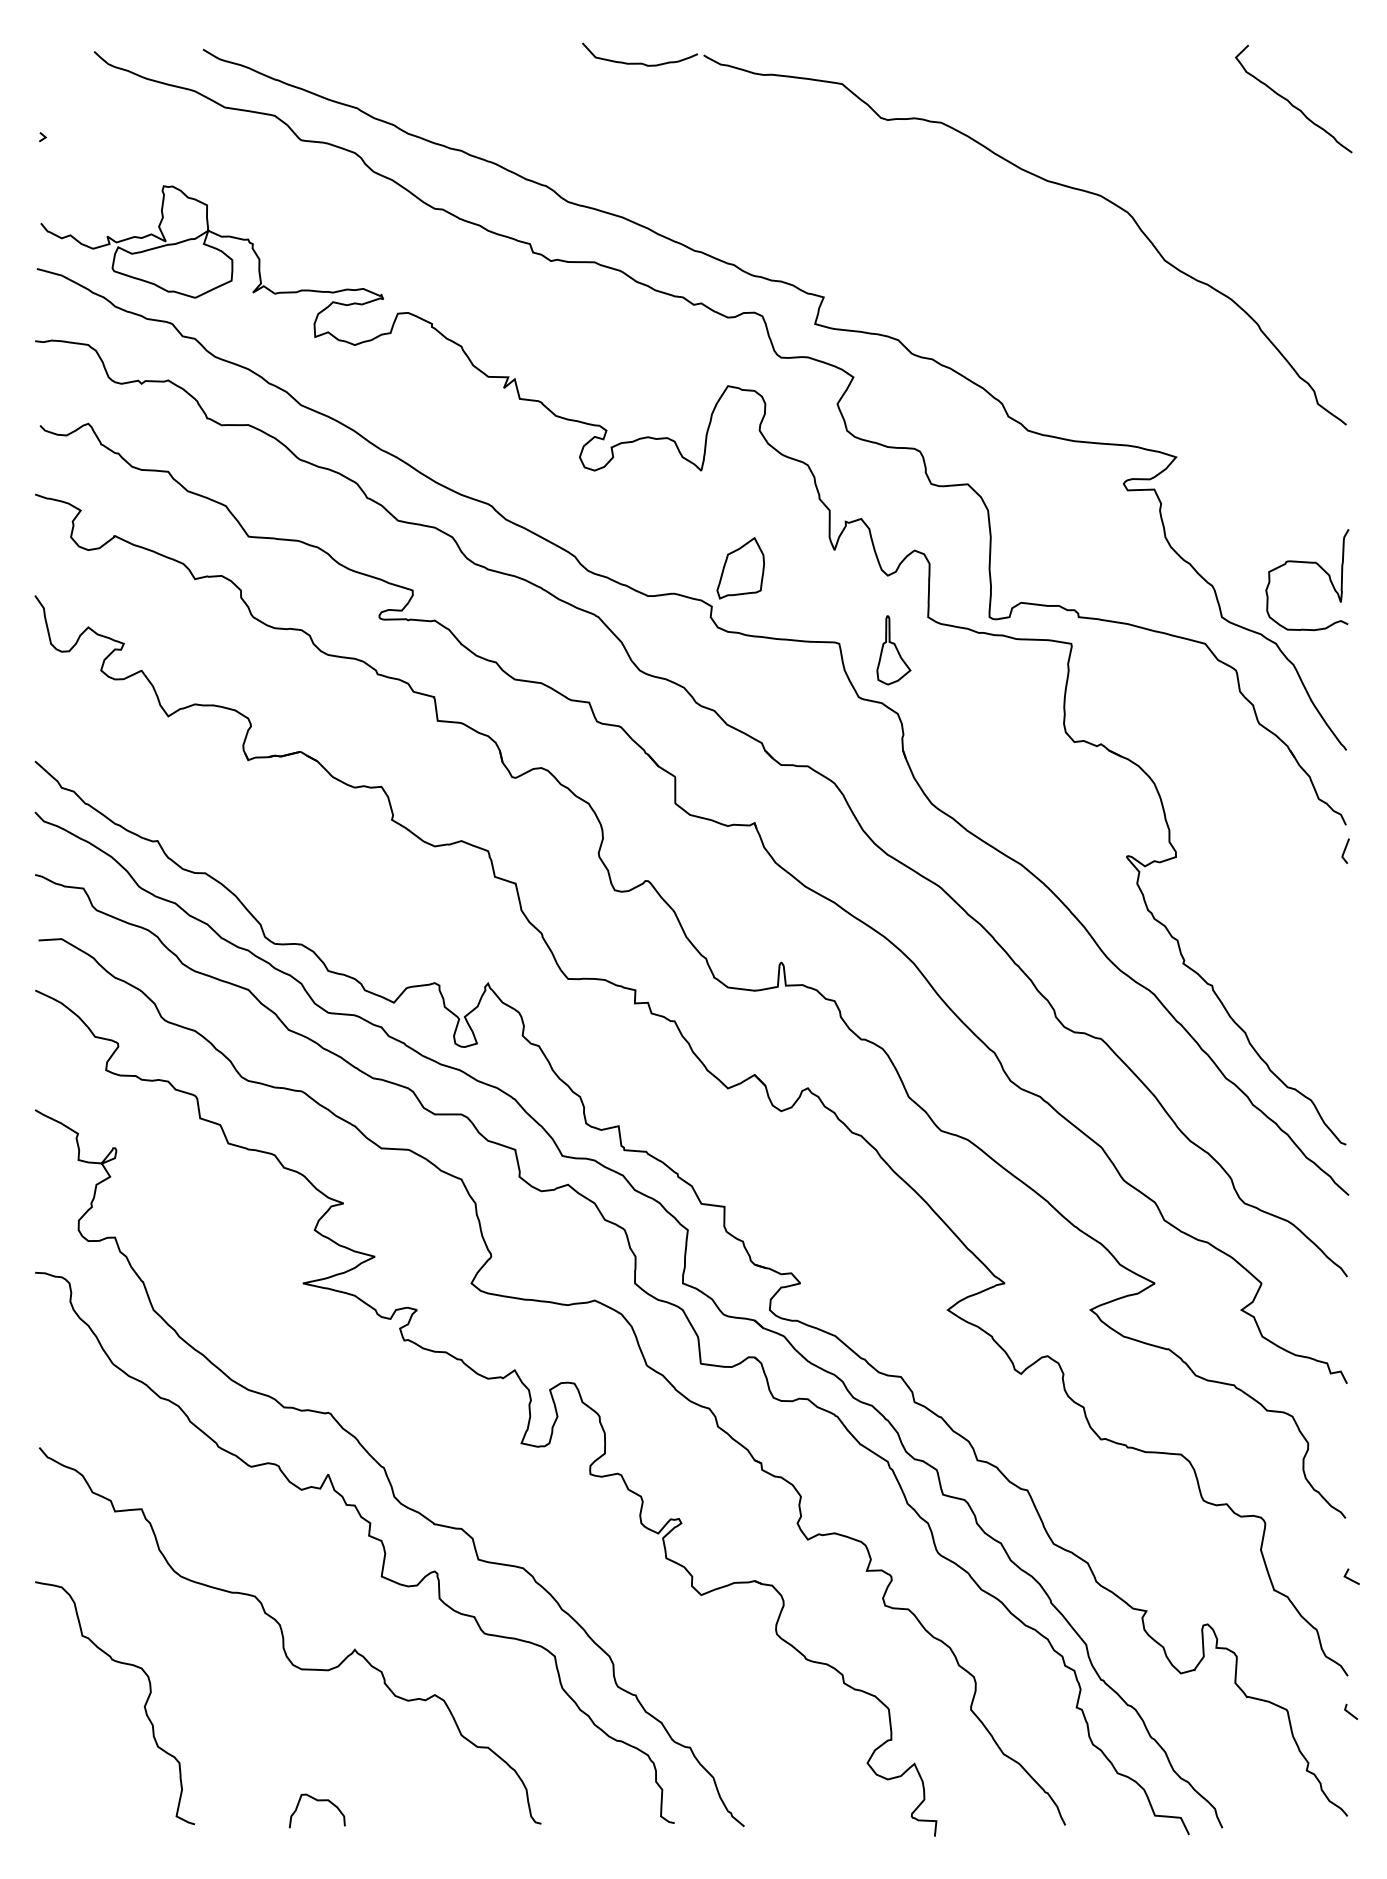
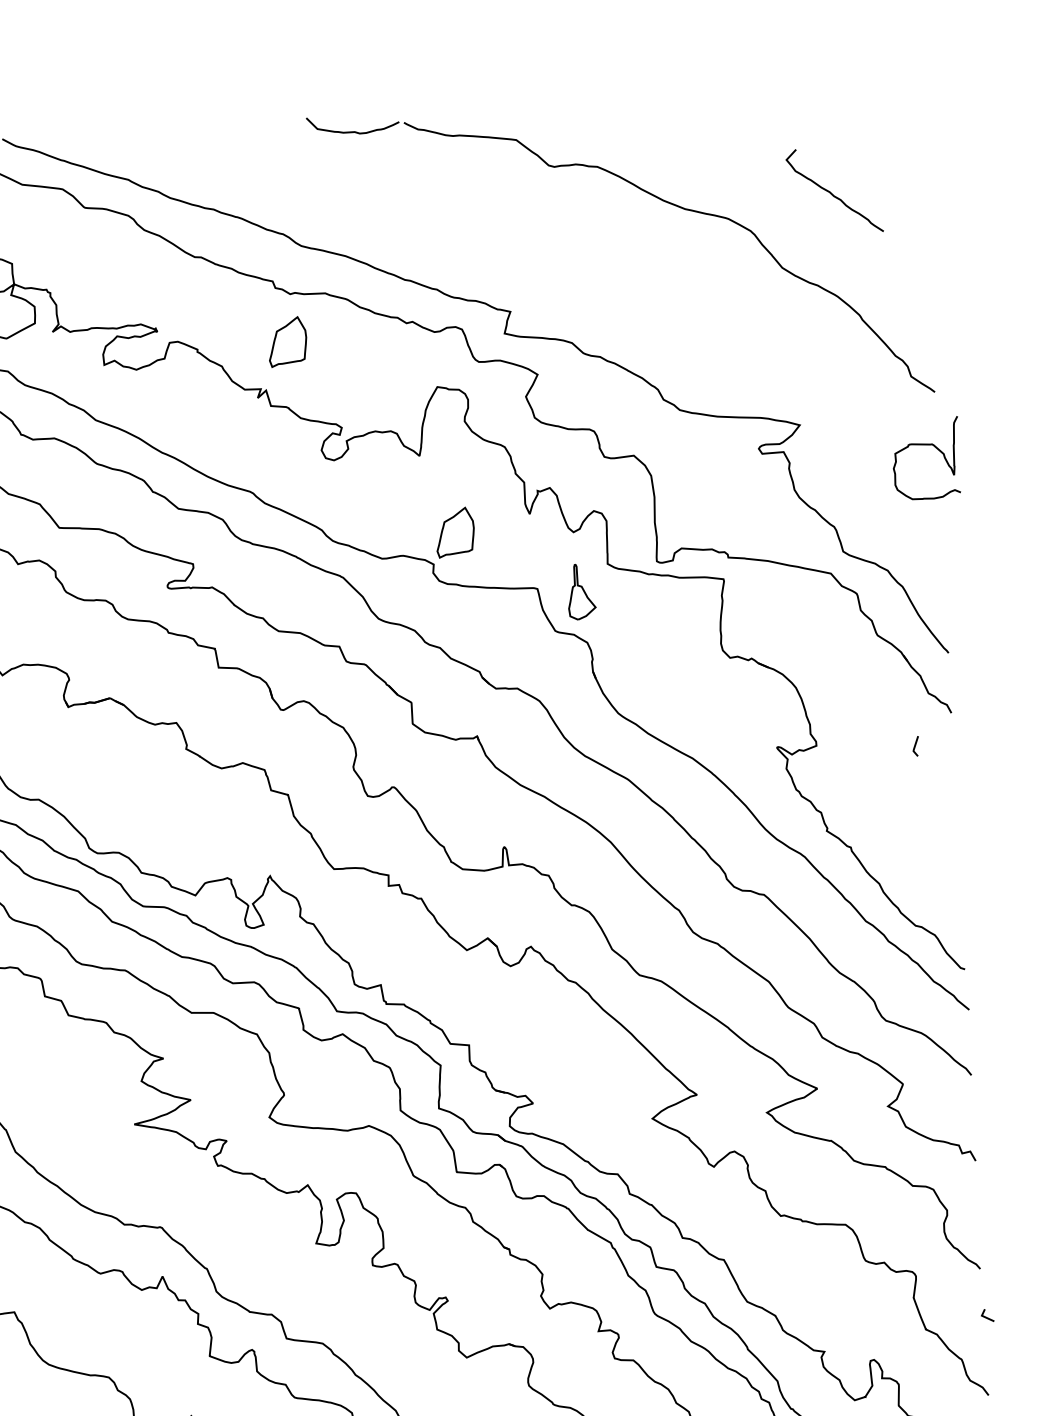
curve: (1290, 101) -> (832, 192), moved
part: (544, 320) -> (287, 342), added
curve: (1307, 563) -> (925, 445), moved
line: (1345, 850) -> (915, 745), moved

